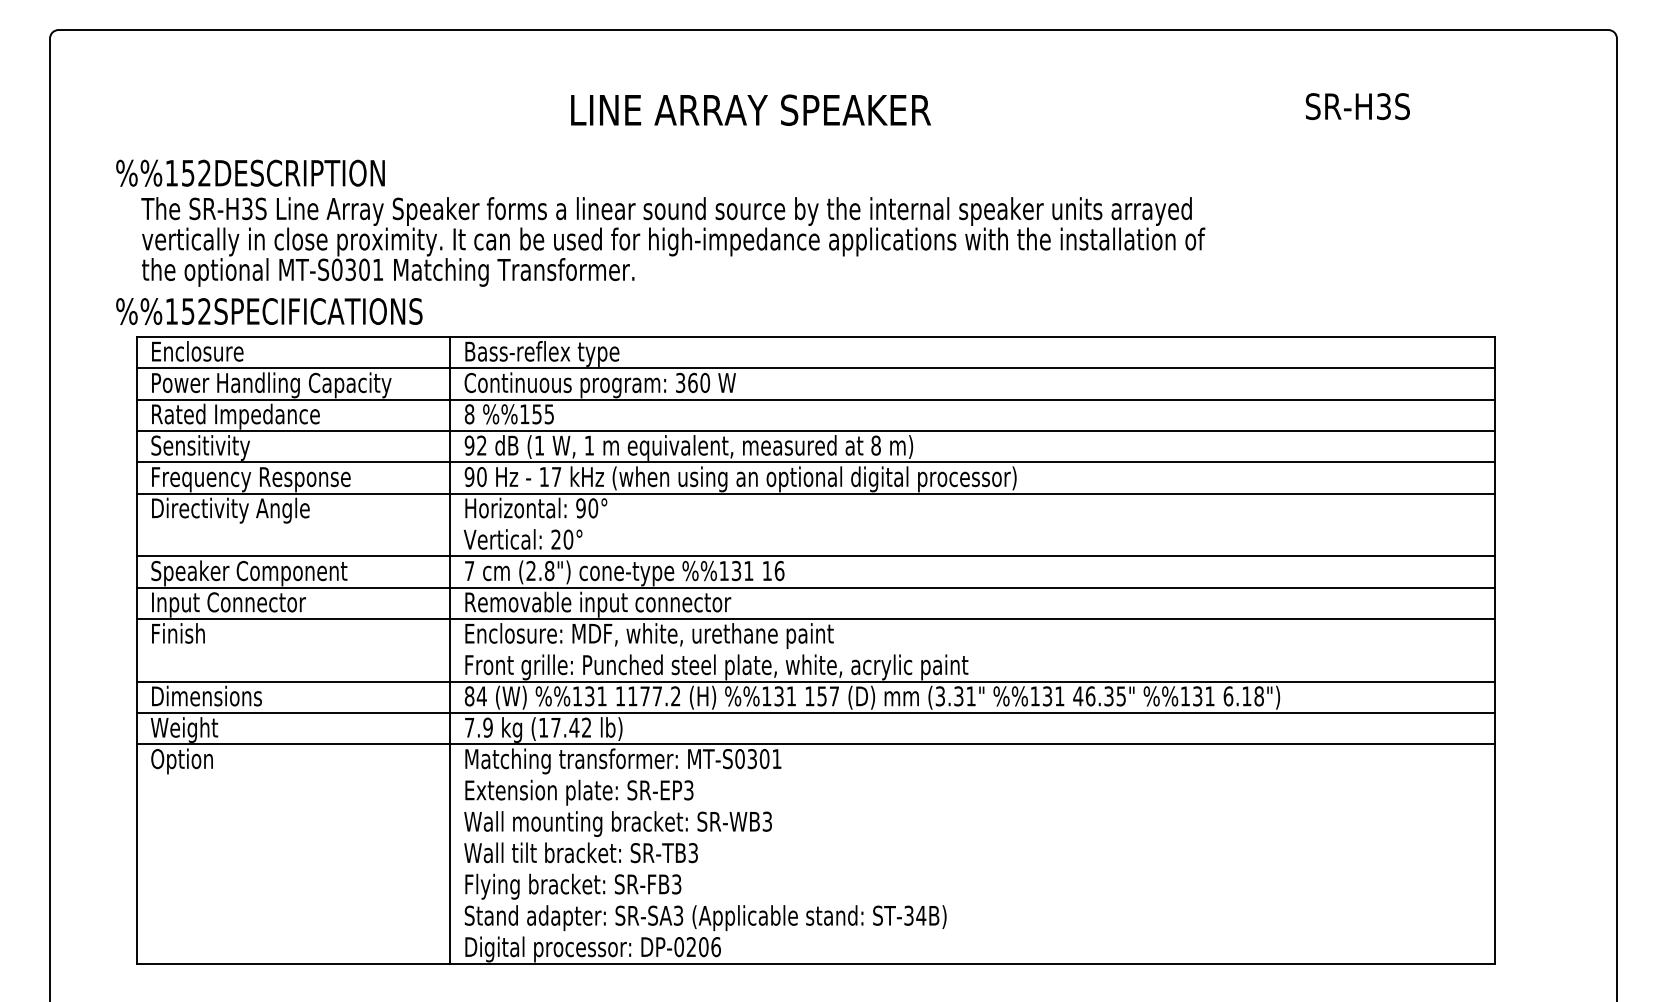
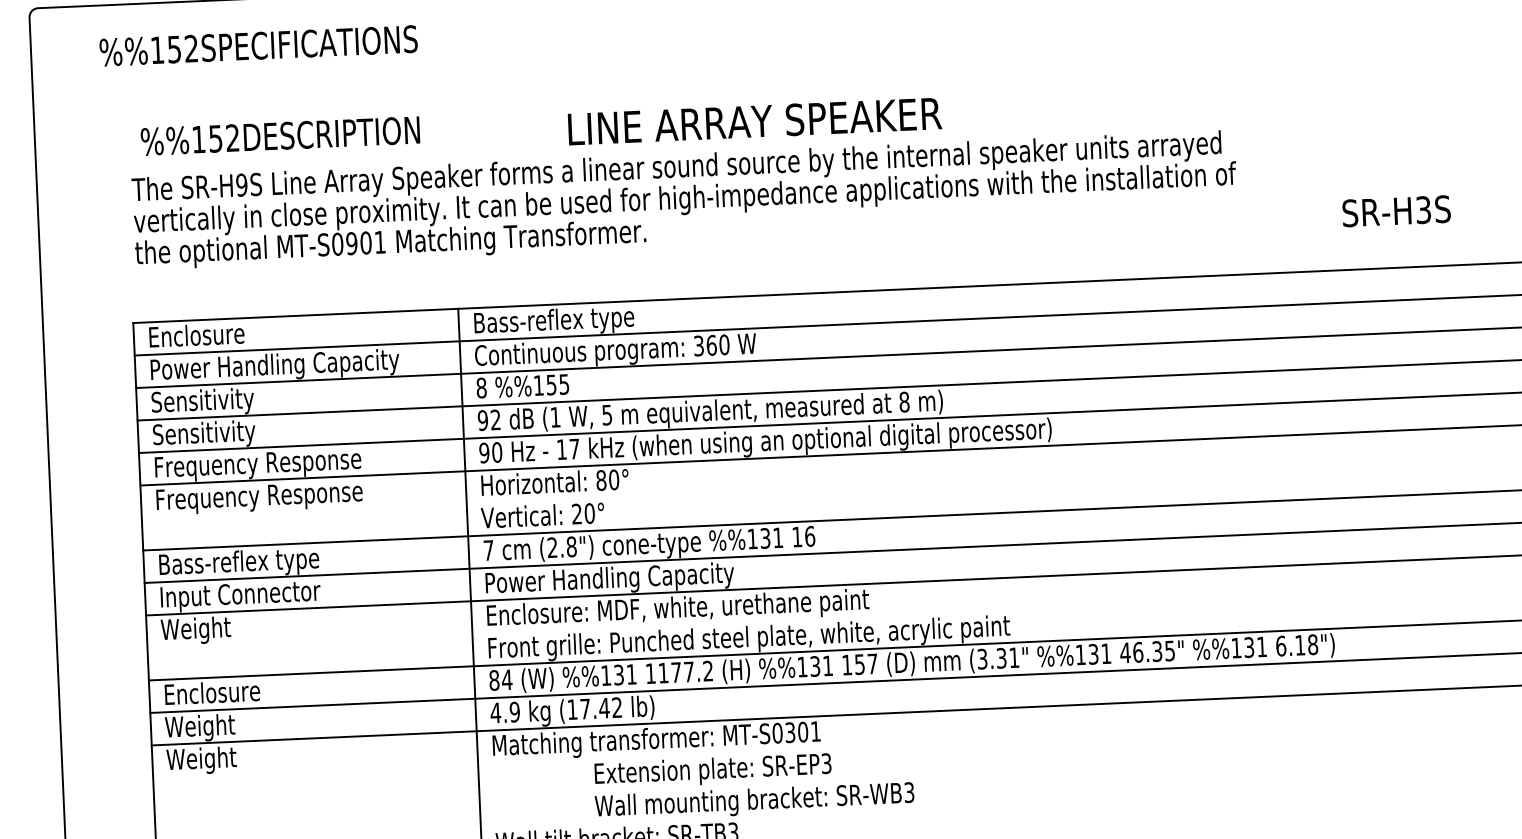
text: (1357, 106) -> (1396, 211), moved
text: (750, 109) -> (754, 120), moved
text: (250, 172) -> (280, 135), moved
text: (247, 208) -> (241, 184), SR-H3S -> SR-H9S
text: (350, 269) -> (351, 243), MT-S0301 -> MT-S0901
text: (269, 311) -> (258, 45), moved
text: (235, 416) -> (238, 400), Rated Impedance -> Sensitivity
text: (588, 445) -> (606, 415), 1 -> 5
text: (580, 508) -> (600, 480), 90° -> 80°
text: (252, 510) -> (260, 497), Directivity Angle -> Frequency Response
text: (249, 573) -> (260, 563), Speaker Component -> Bass-reflex type
text: (599, 604) -> (624, 579), Removable input connector -> Power Handling Capacity
text: (184, 635) -> (196, 630), Finish -> Weight
text: (207, 695) -> (222, 691), Dimensions -> Enclosure
text: (469, 727) -> (495, 712), 7.9 -> 4.9
text: (184, 761) -> (201, 760), Option -> Weight
text: (617, 807) -> (753, 784), moved

